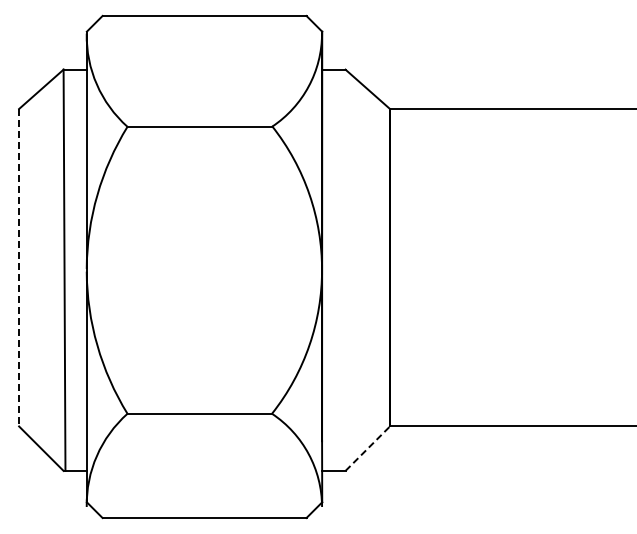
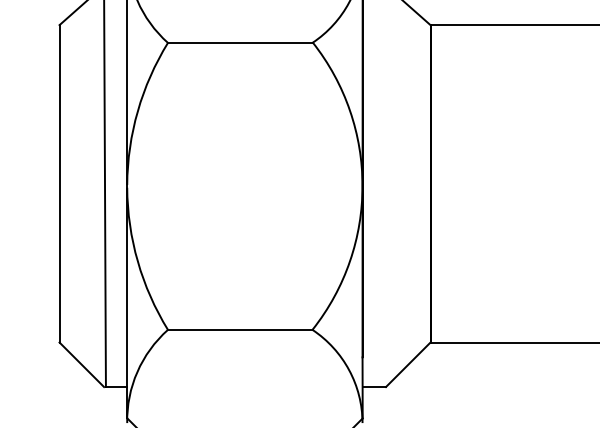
line: (19, 267) -> (59, 183), dashed -> solid
line: (368, 448) -> (408, 364), dashed -> solid

